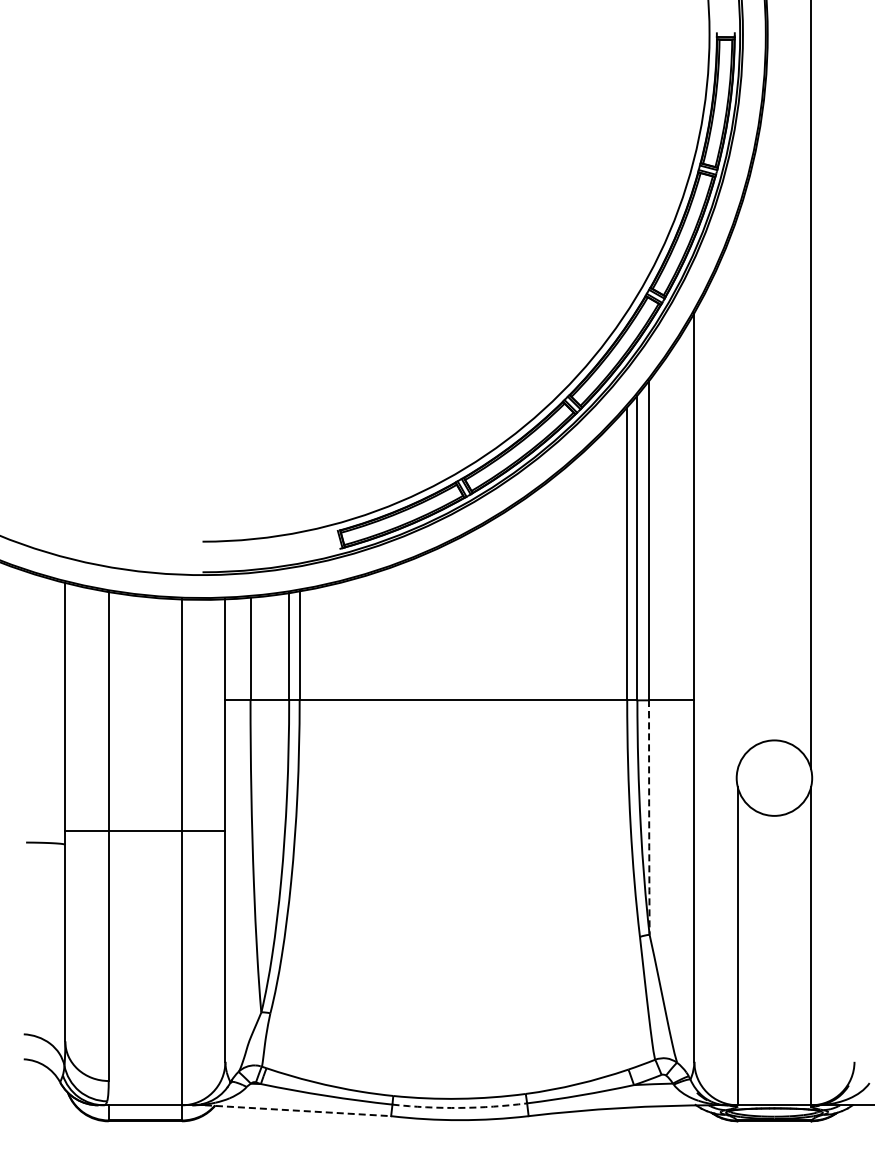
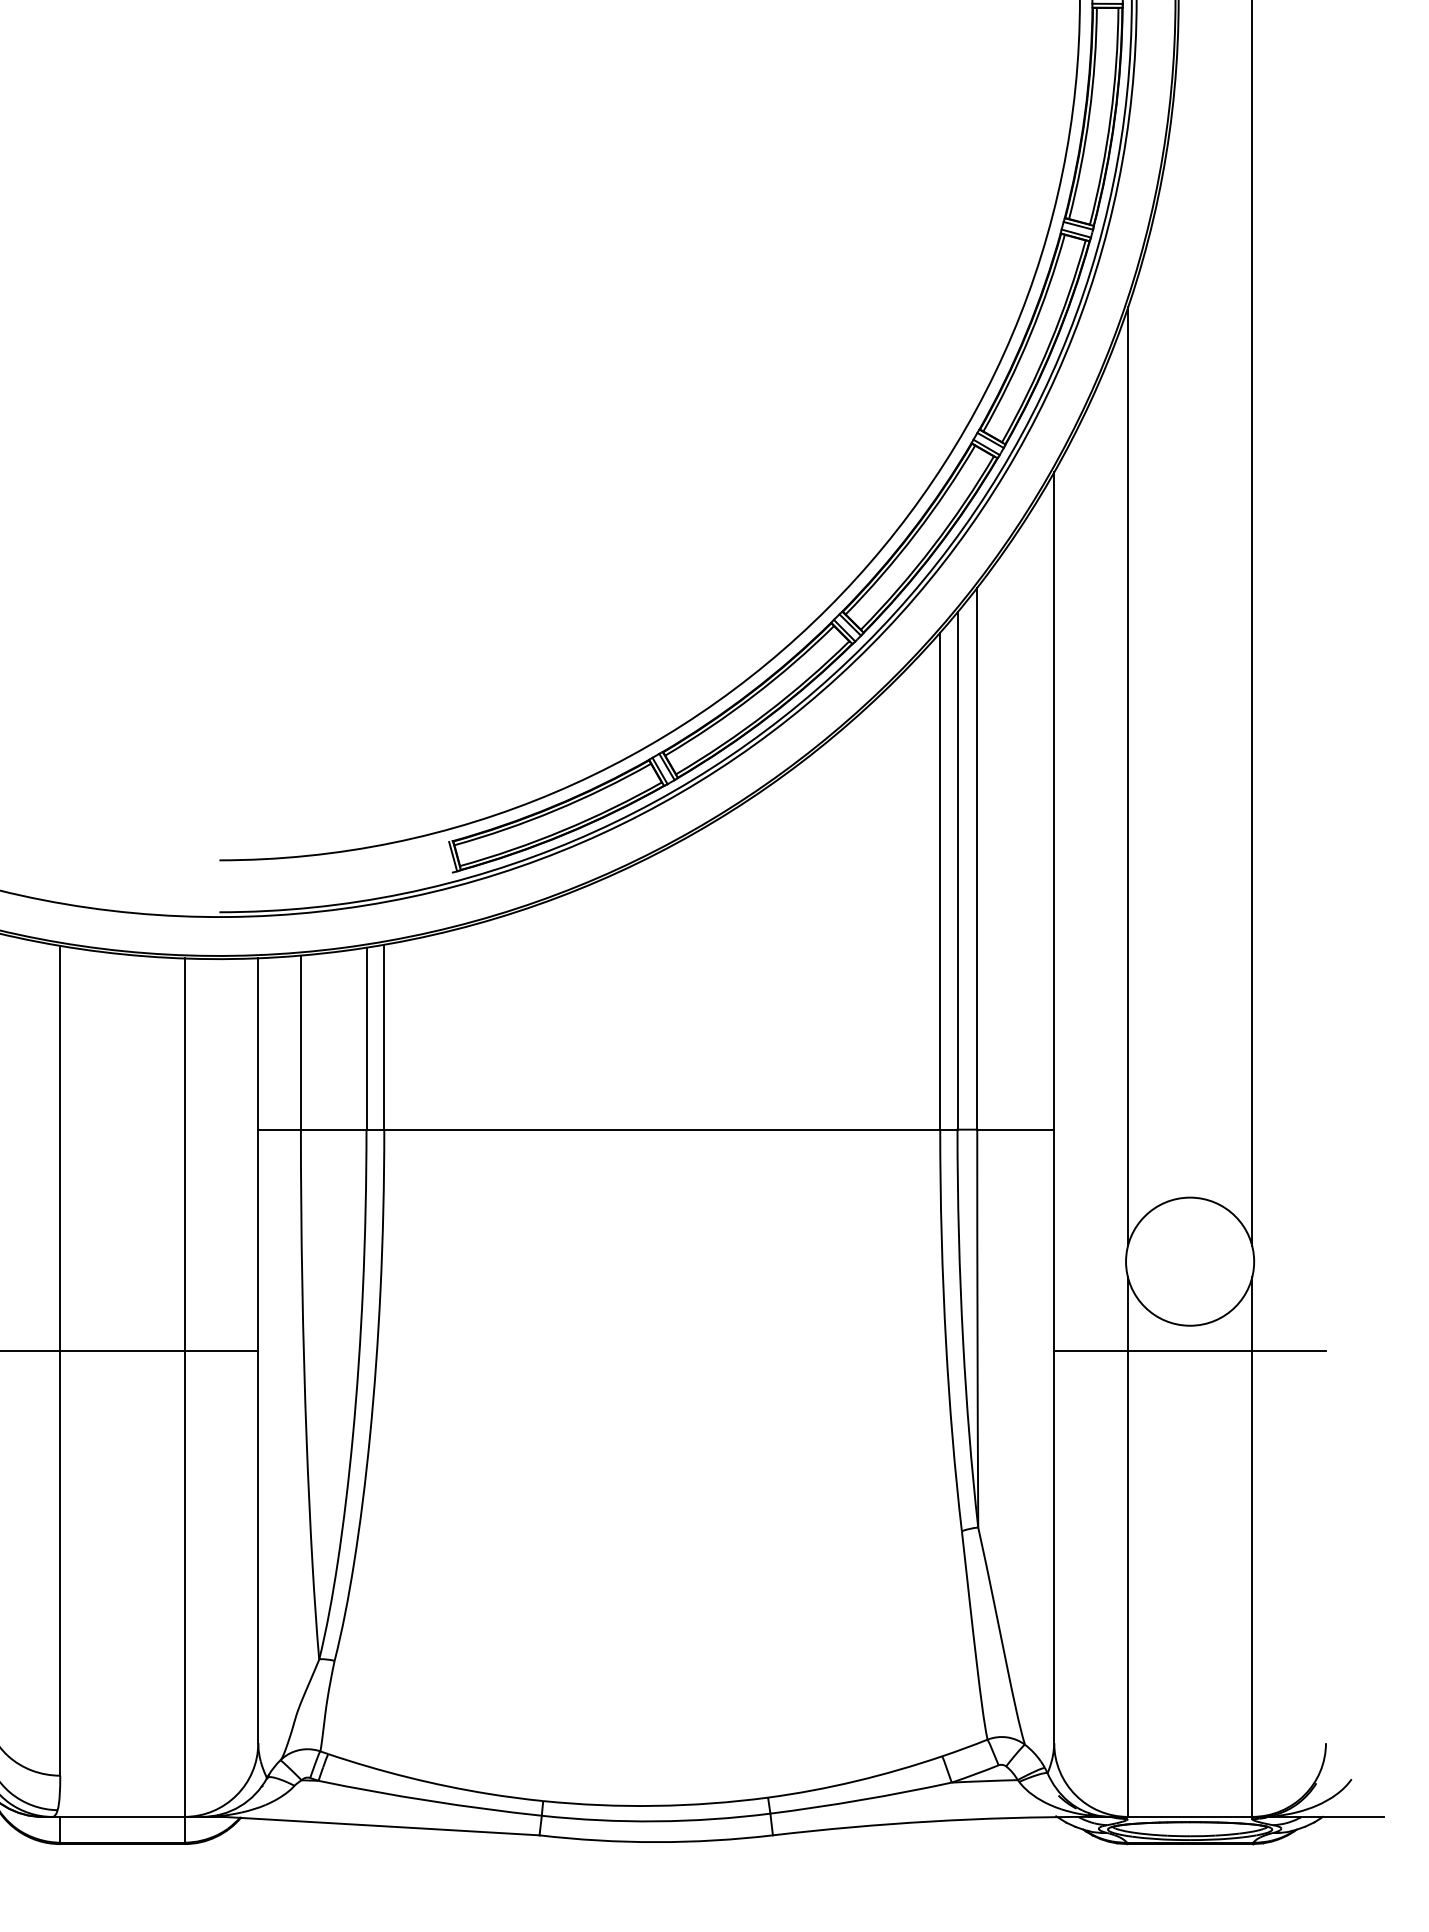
line: (737, 491) -> (1127, 775), added
arc: (649, 817) -> (978, 1328), dashed -> solid
line: (774, 830) -> (1190, 1350), added
arc: (459, 1107) -> (655, 1820), dashed -> solid
line: (298, 1110) -> (382, 1825), dashed -> solid

